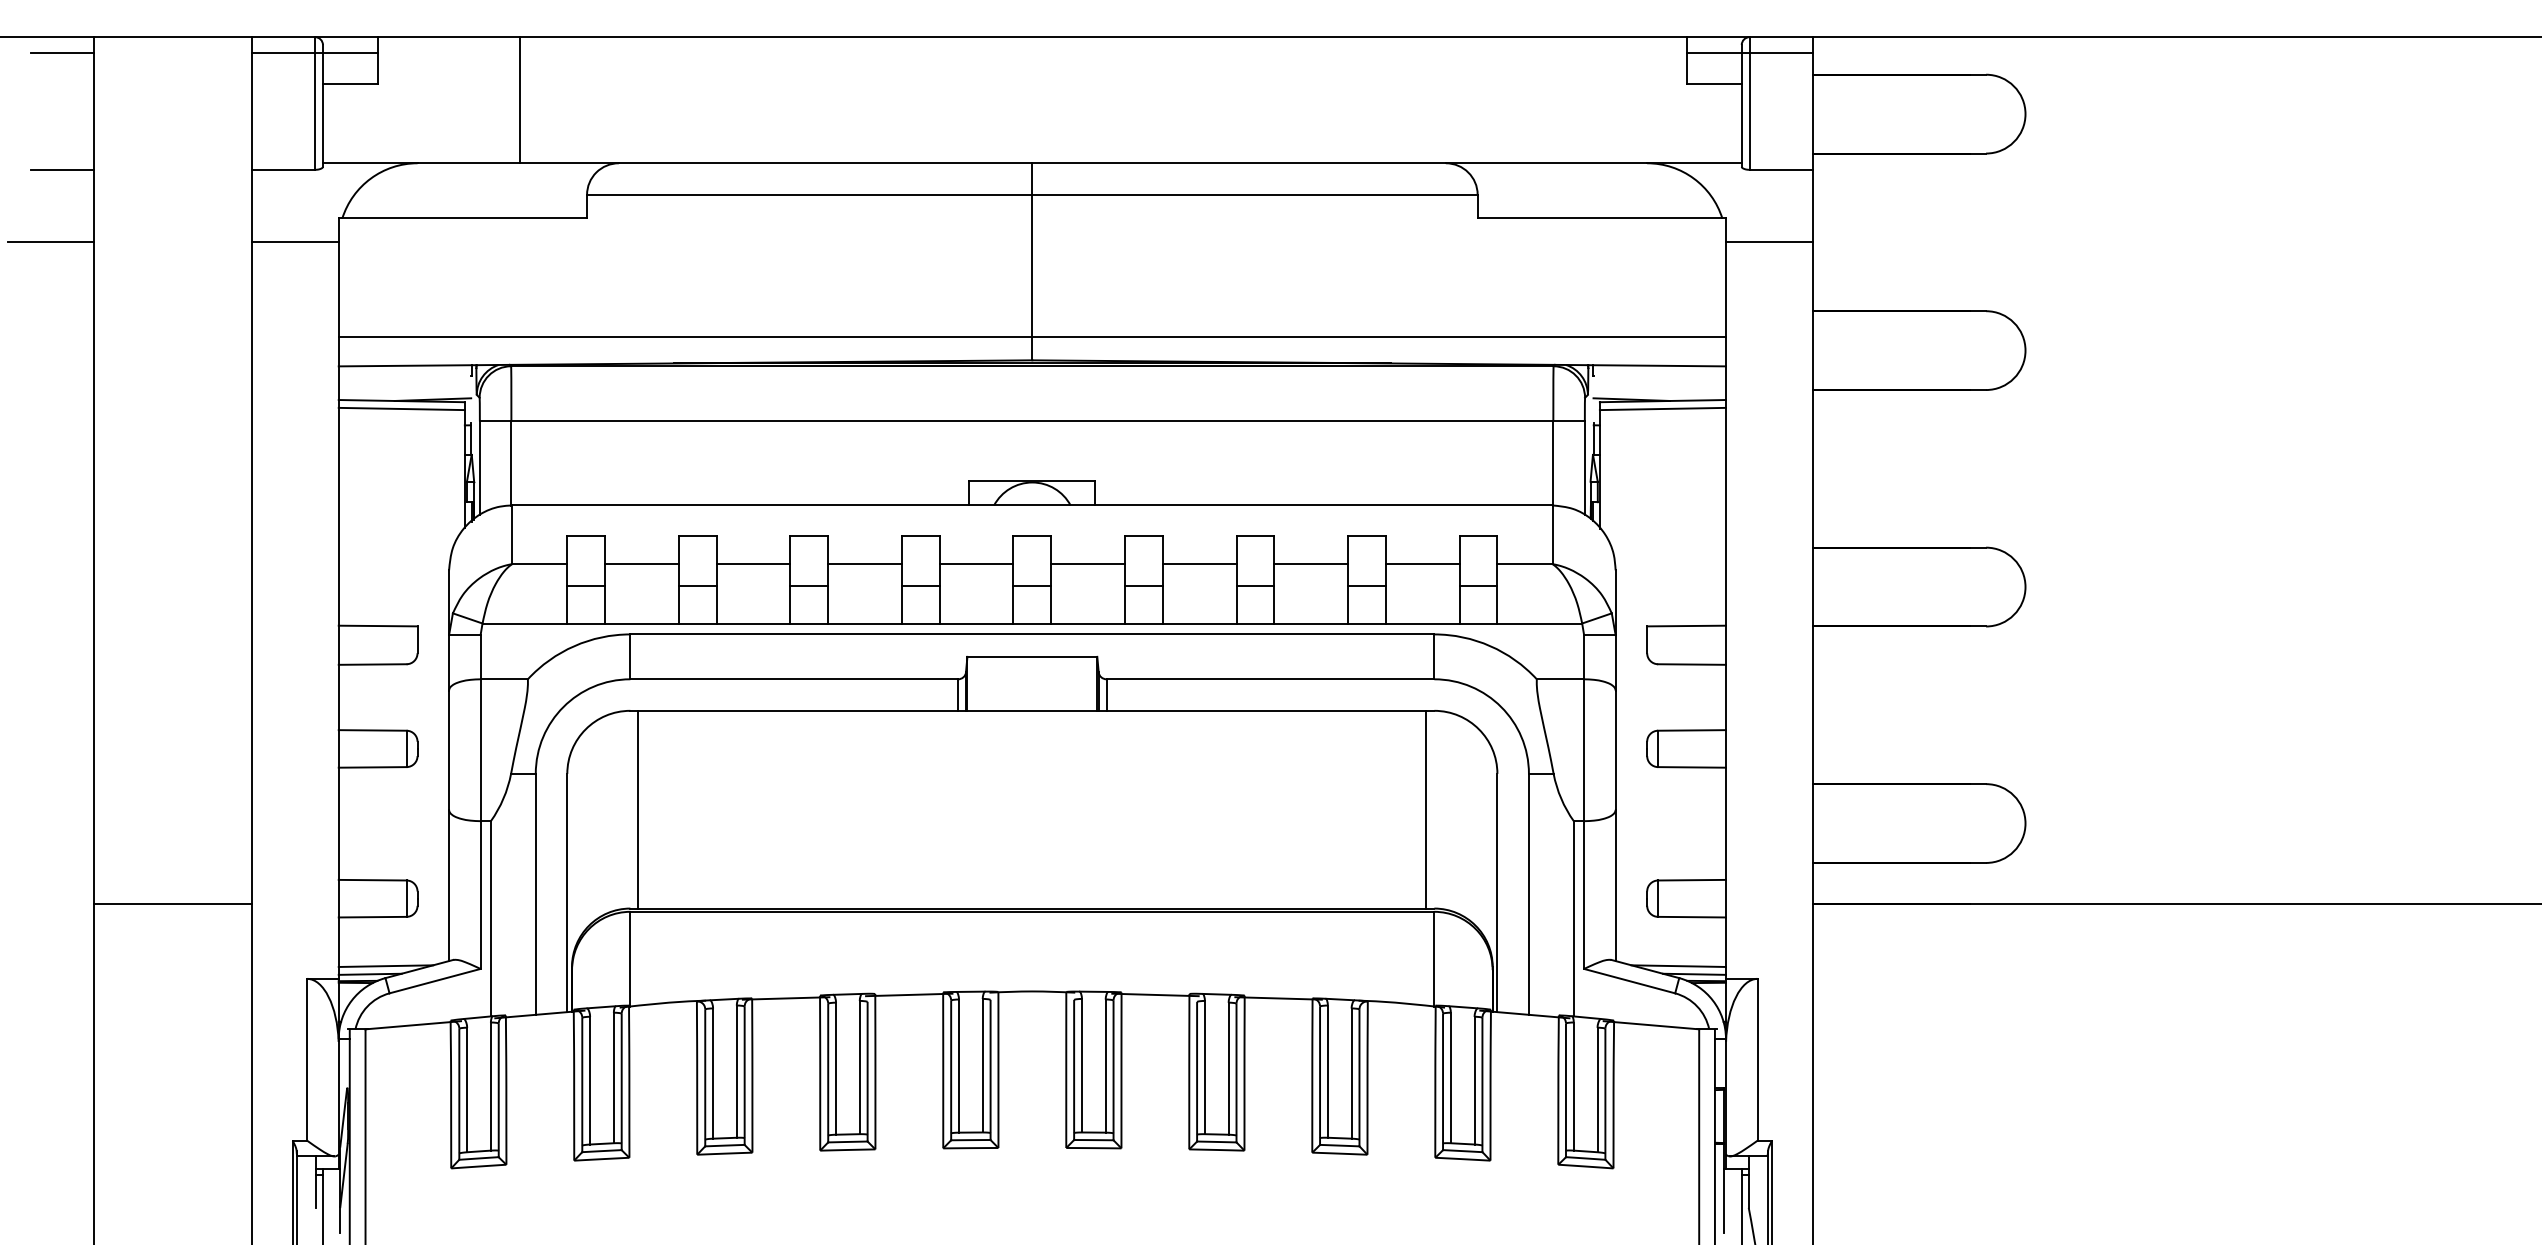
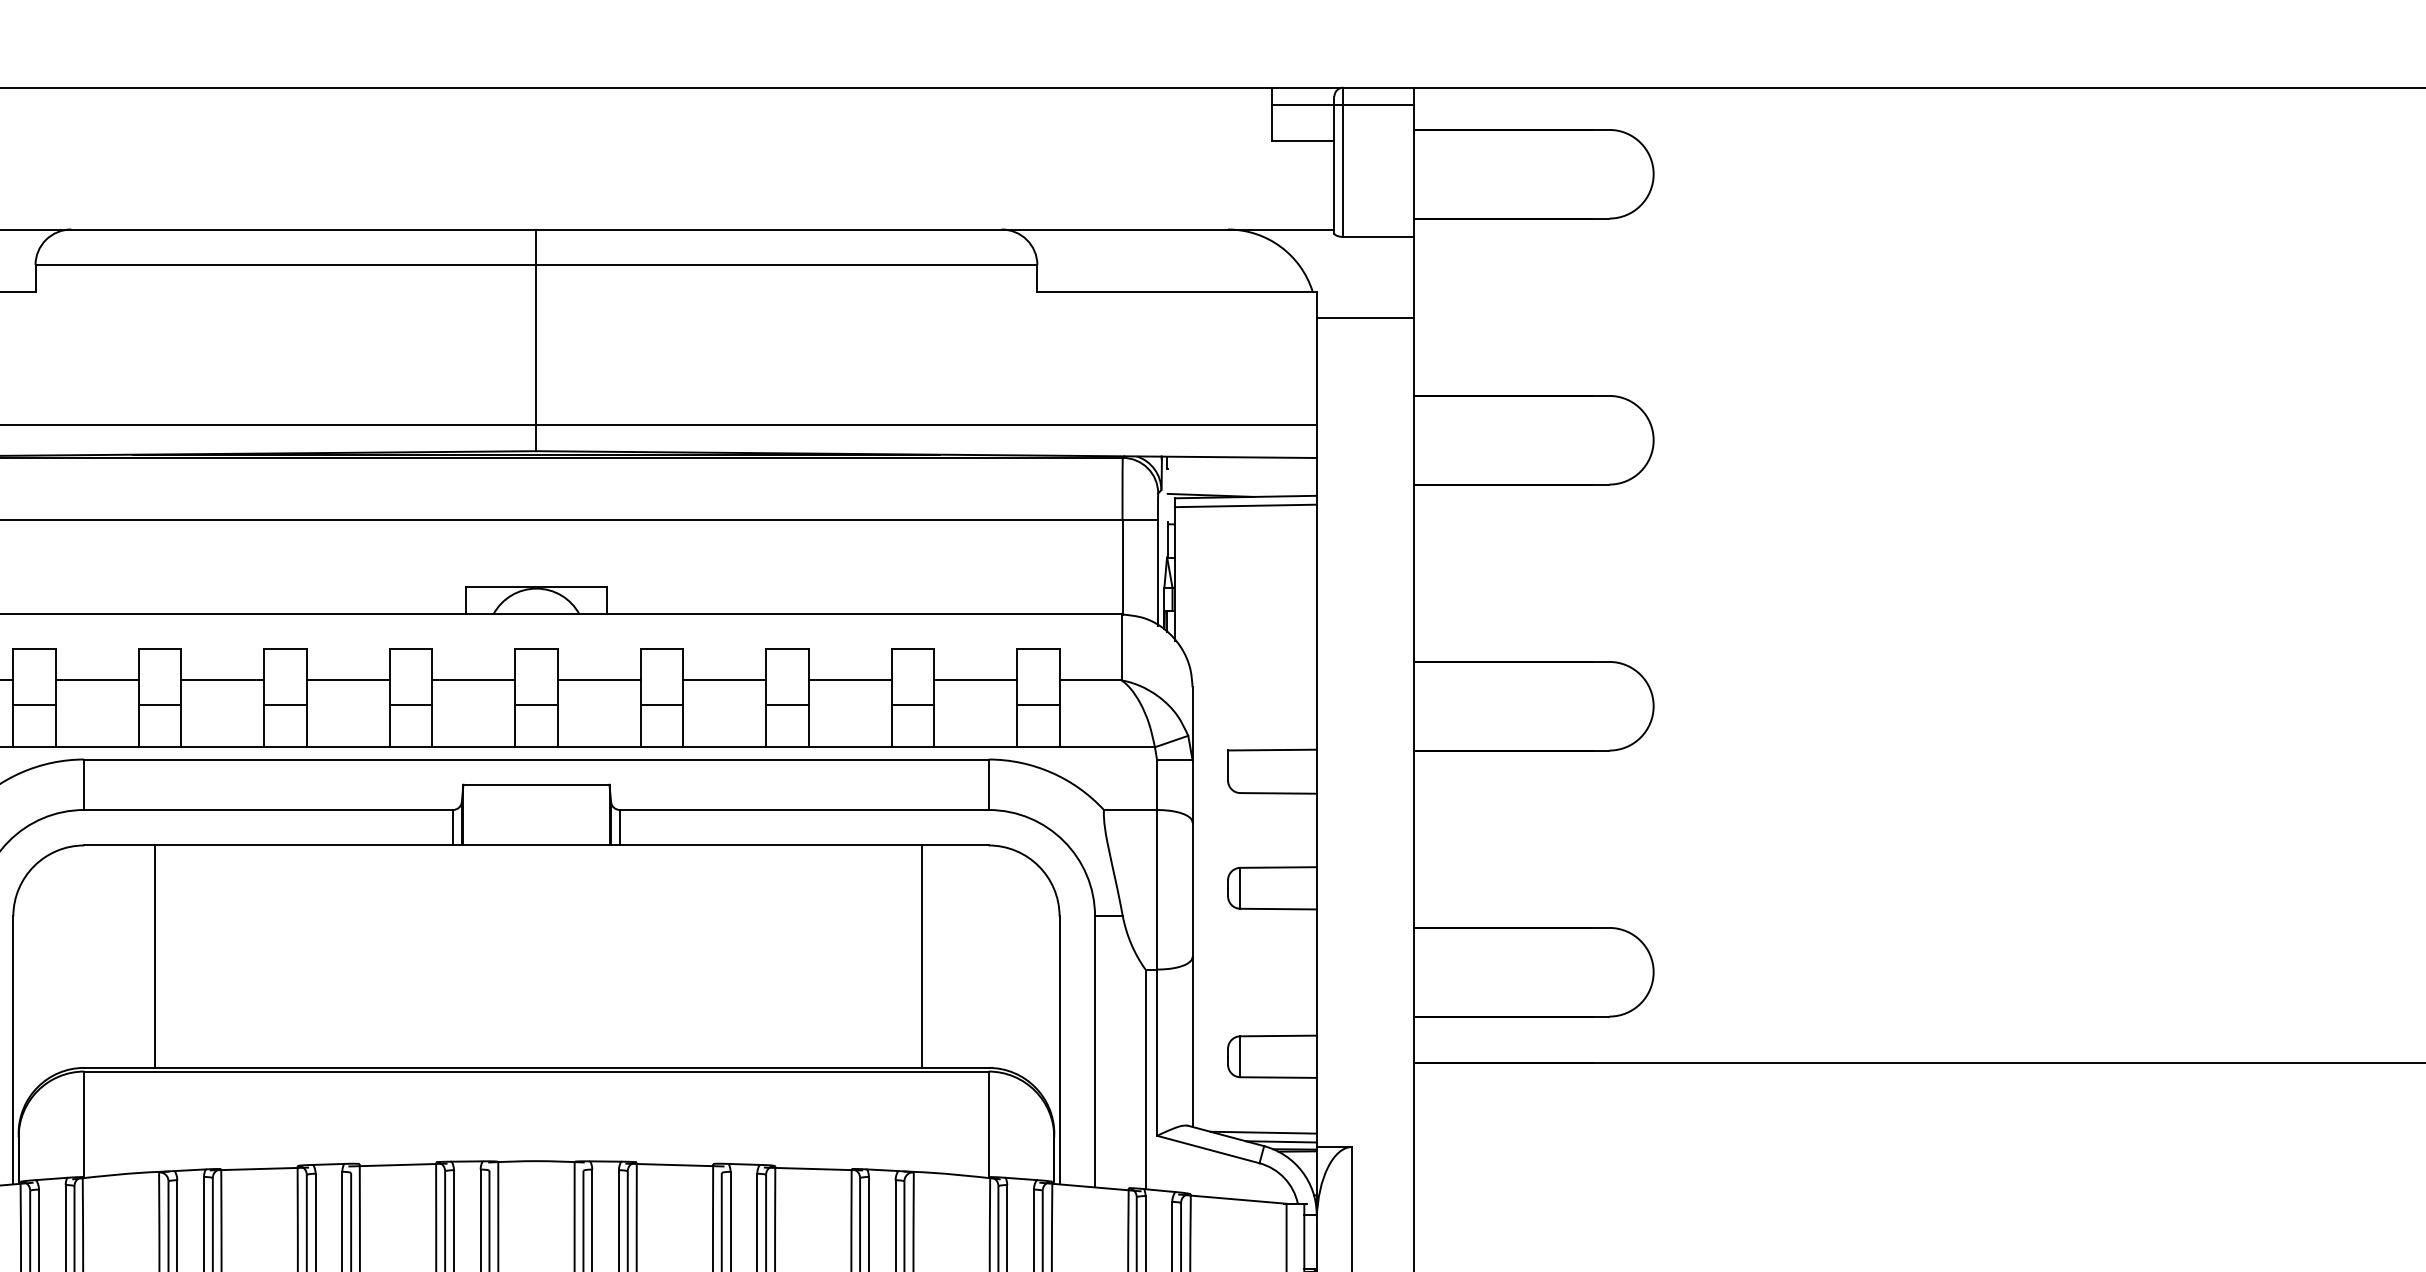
line: (638, 809) -> (155, 956), moved
line: (1426, 809) -> (922, 956), moved

